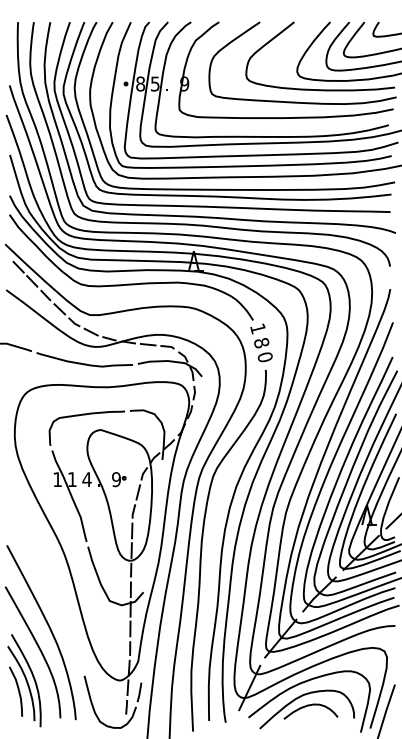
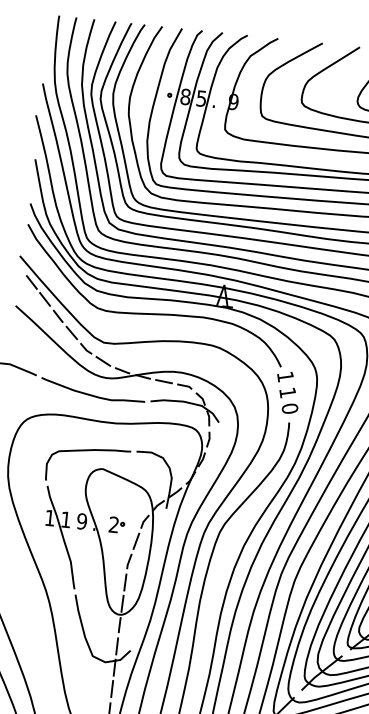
text: (261, 343) -> (287, 393), 8 -> 1
text: (86, 479) -> (81, 521), 4 -> 9
text: (116, 479) -> (114, 524), 9 -> 2

